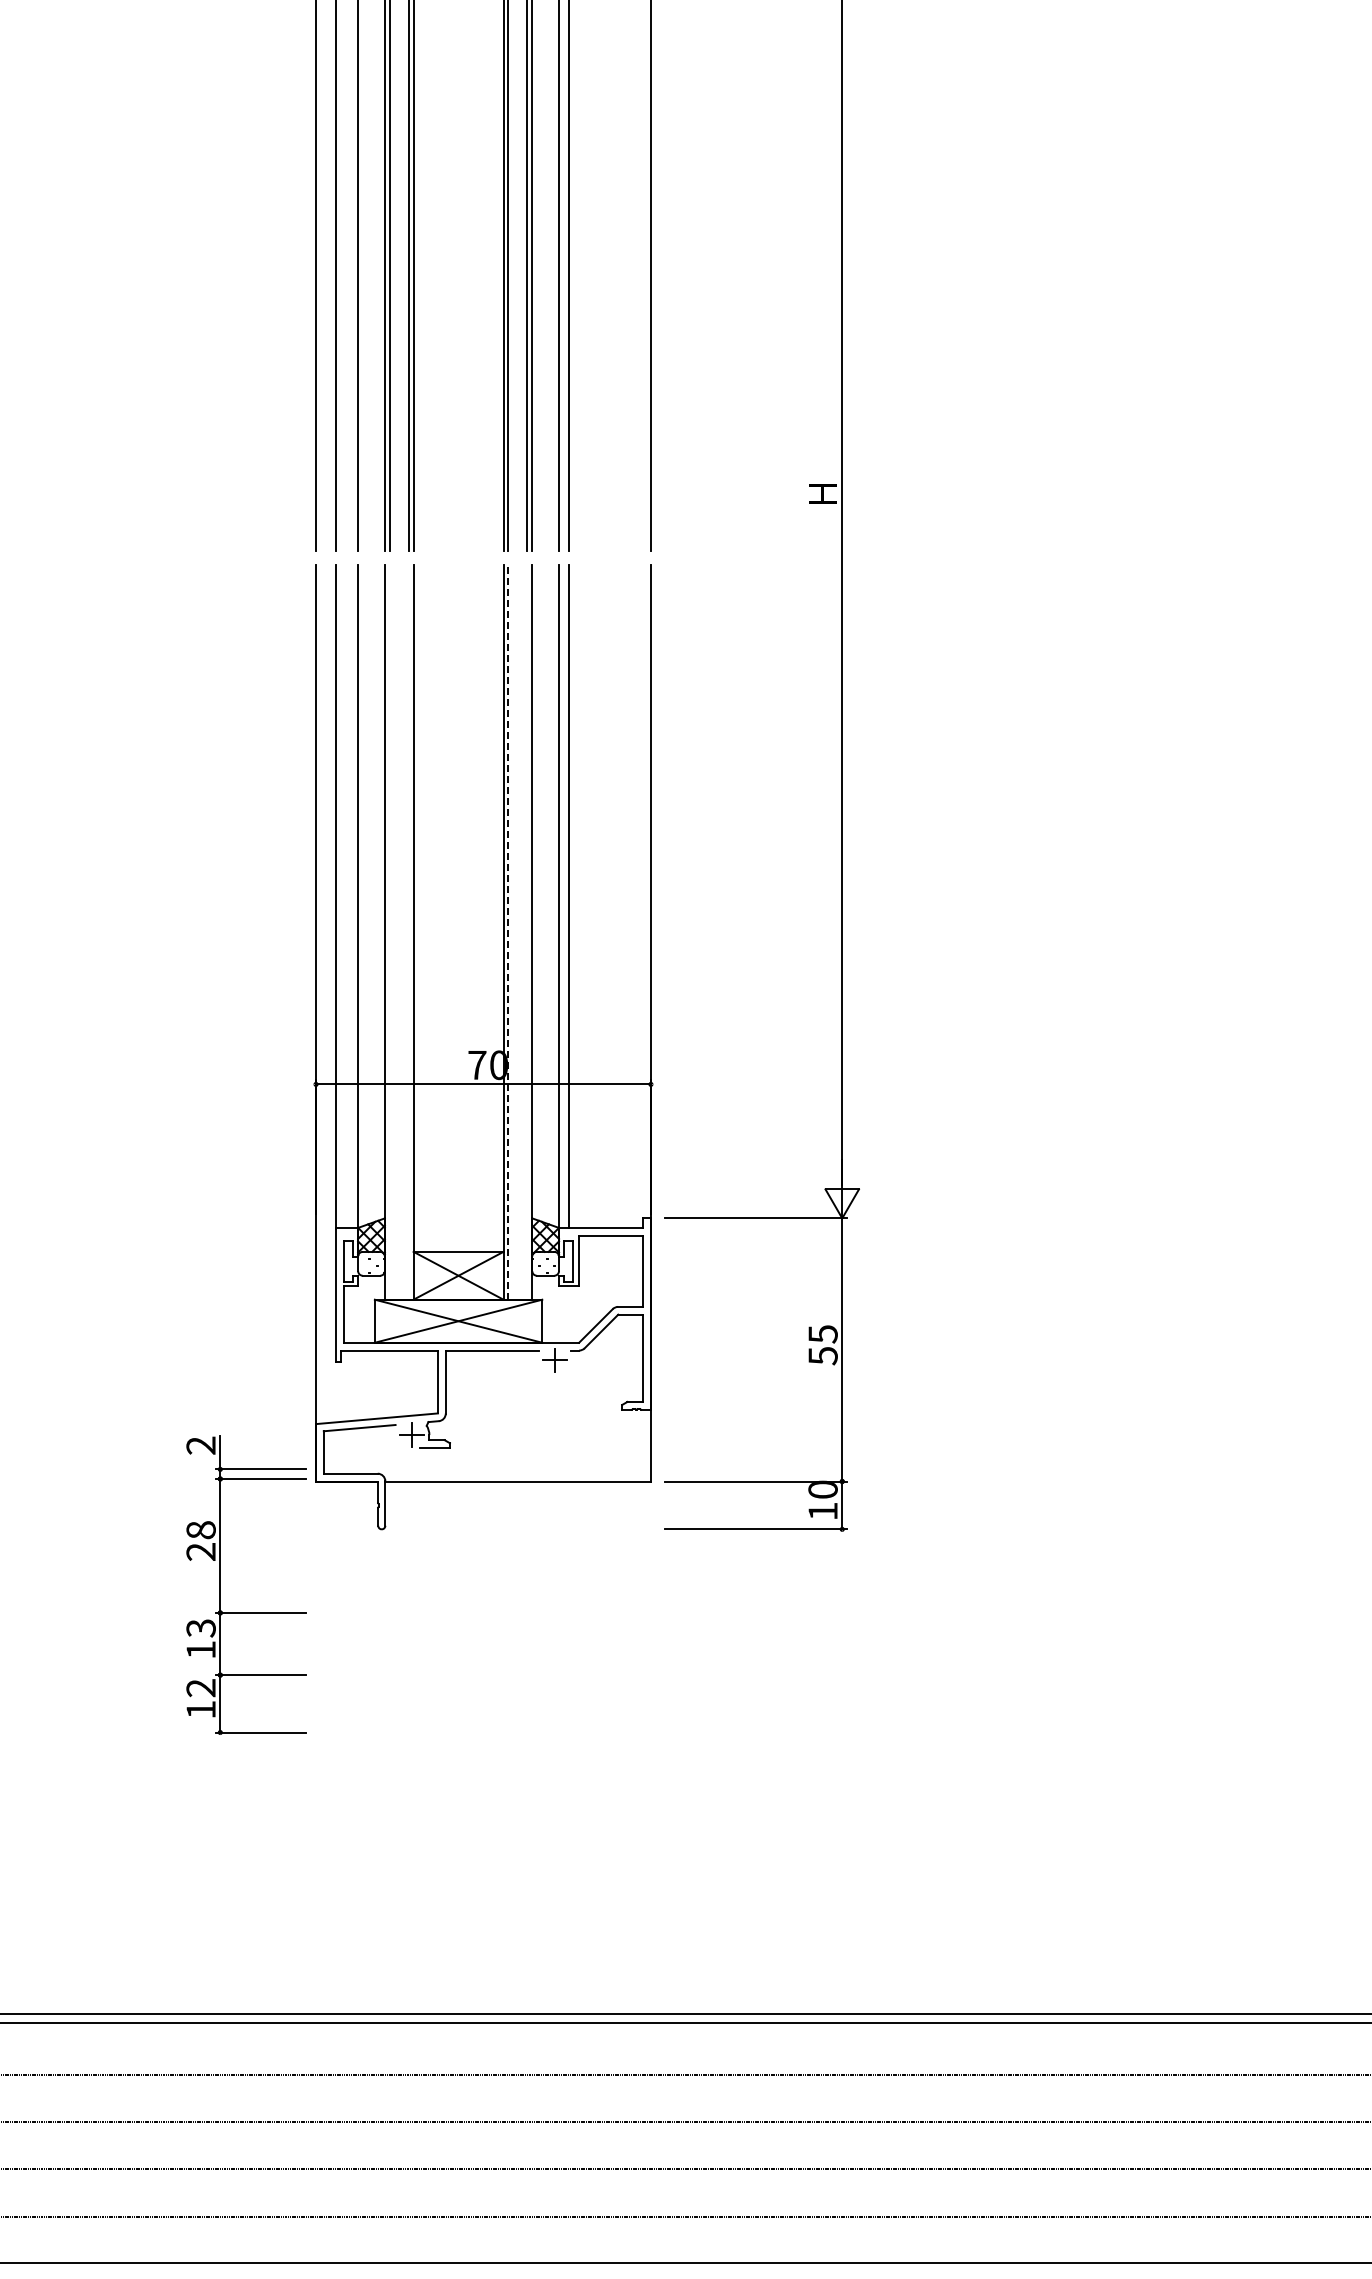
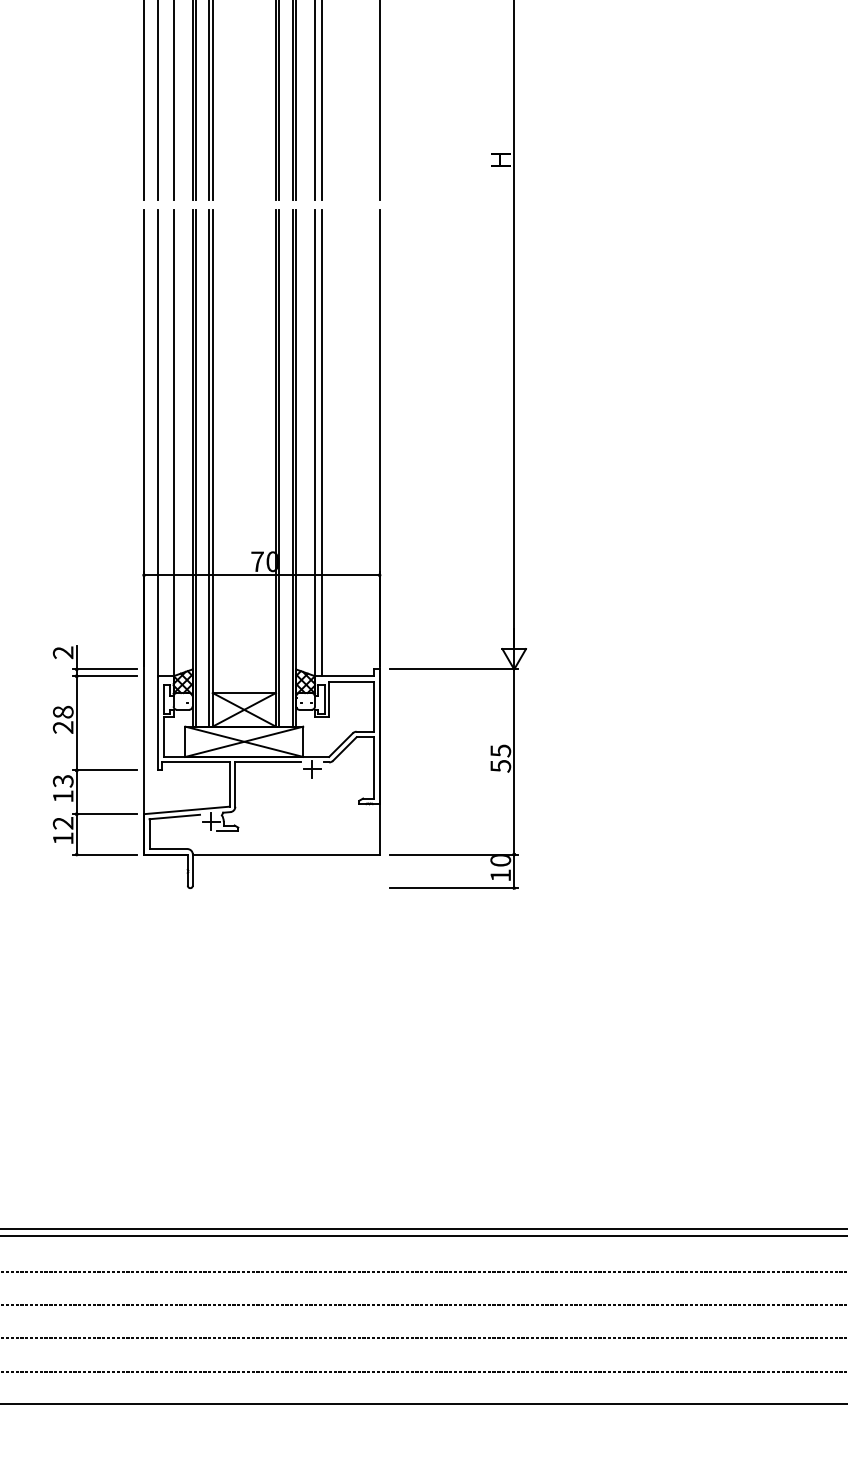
line: (389, 932) -> (195, 468), added
line: (408, 932) -> (209, 468), added
line: (508, 932) -> (279, 468), dashed -> solid
line: (527, 932) -> (292, 468), added
part: (220, 1584) -> (76, 750), moved

